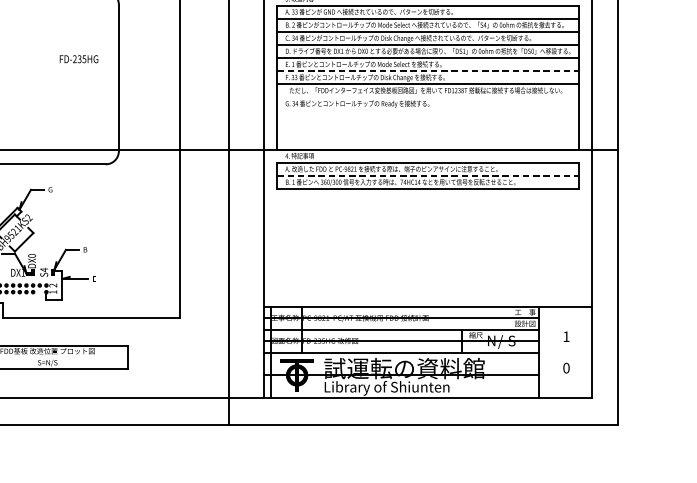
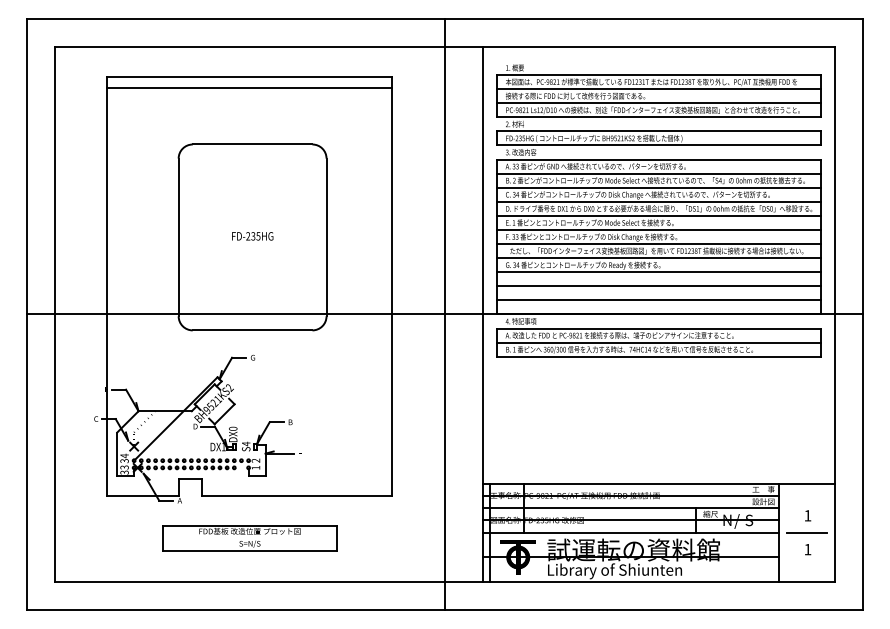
text: (78, 59) -> (252, 236), moved
line: (428, 70) -> (659, 229), dashed -> solid
line: (428, 97) -> (659, 258), added
line: (428, 110) -> (659, 272), added
line: (428, 123) -> (659, 286), added
line: (428, 136) -> (659, 300), added
line: (428, 175) -> (659, 342), dashed -> solid
line: (565, 352) -> (806, 532), added
text: (566, 368) -> (807, 549), 0 -> 1

